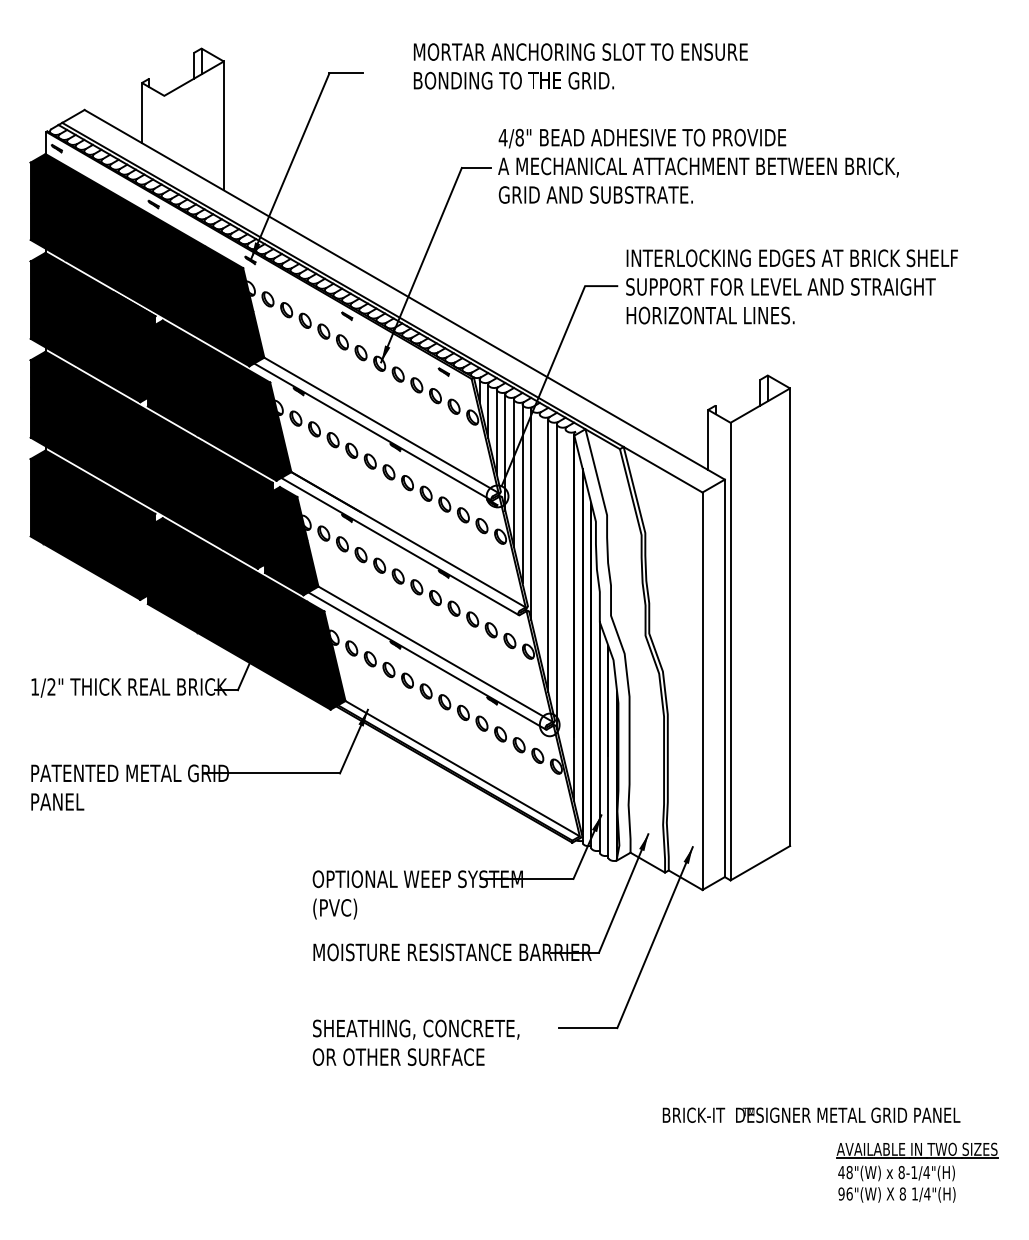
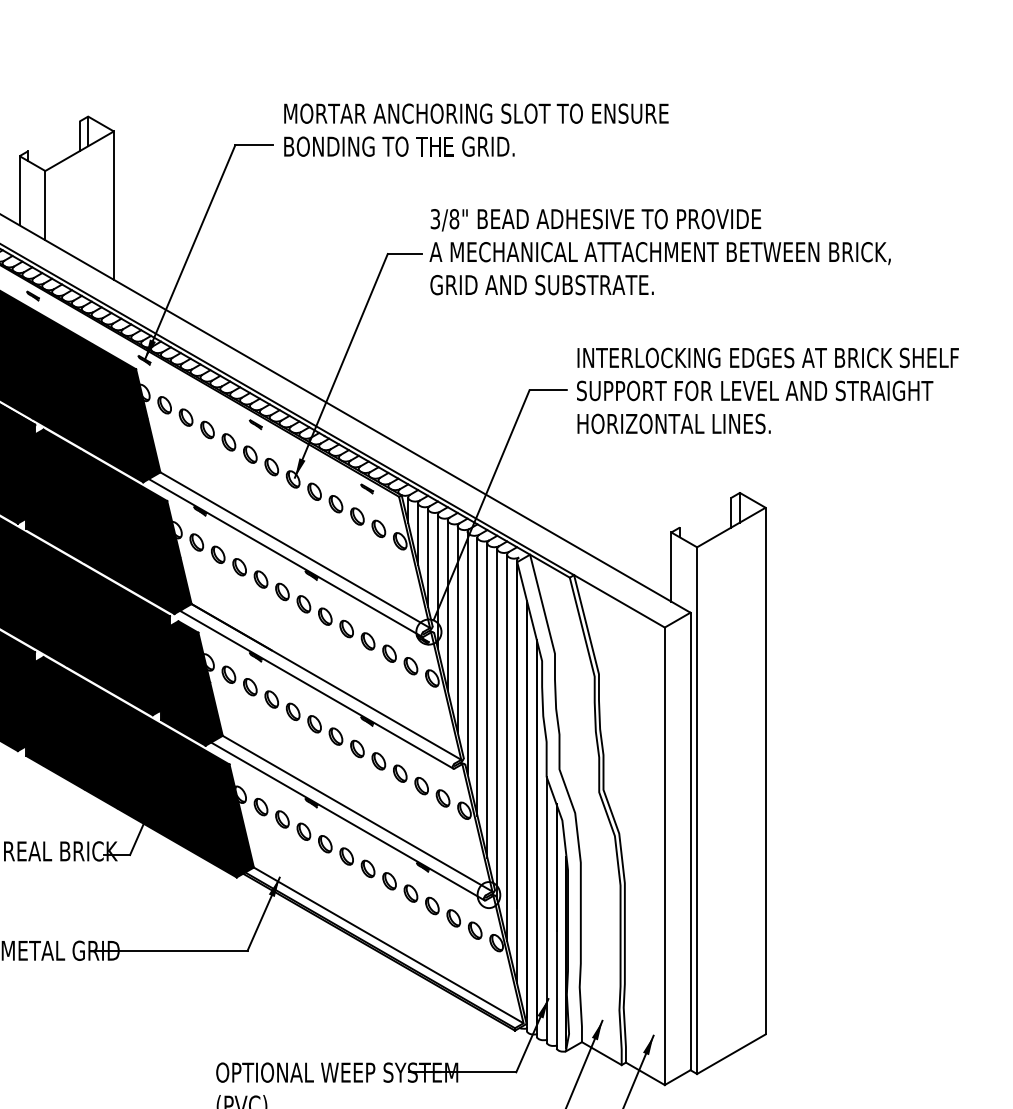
text: (580, 66) -> (476, 130), moved
line: (164, 125) -> (45, 205), added
text: (502, 137) -> (434, 218), 4/8" -> 3/8"
line: (539, 535) -> (477, 677), added
line: (565, 597) -> (507, 748), added

